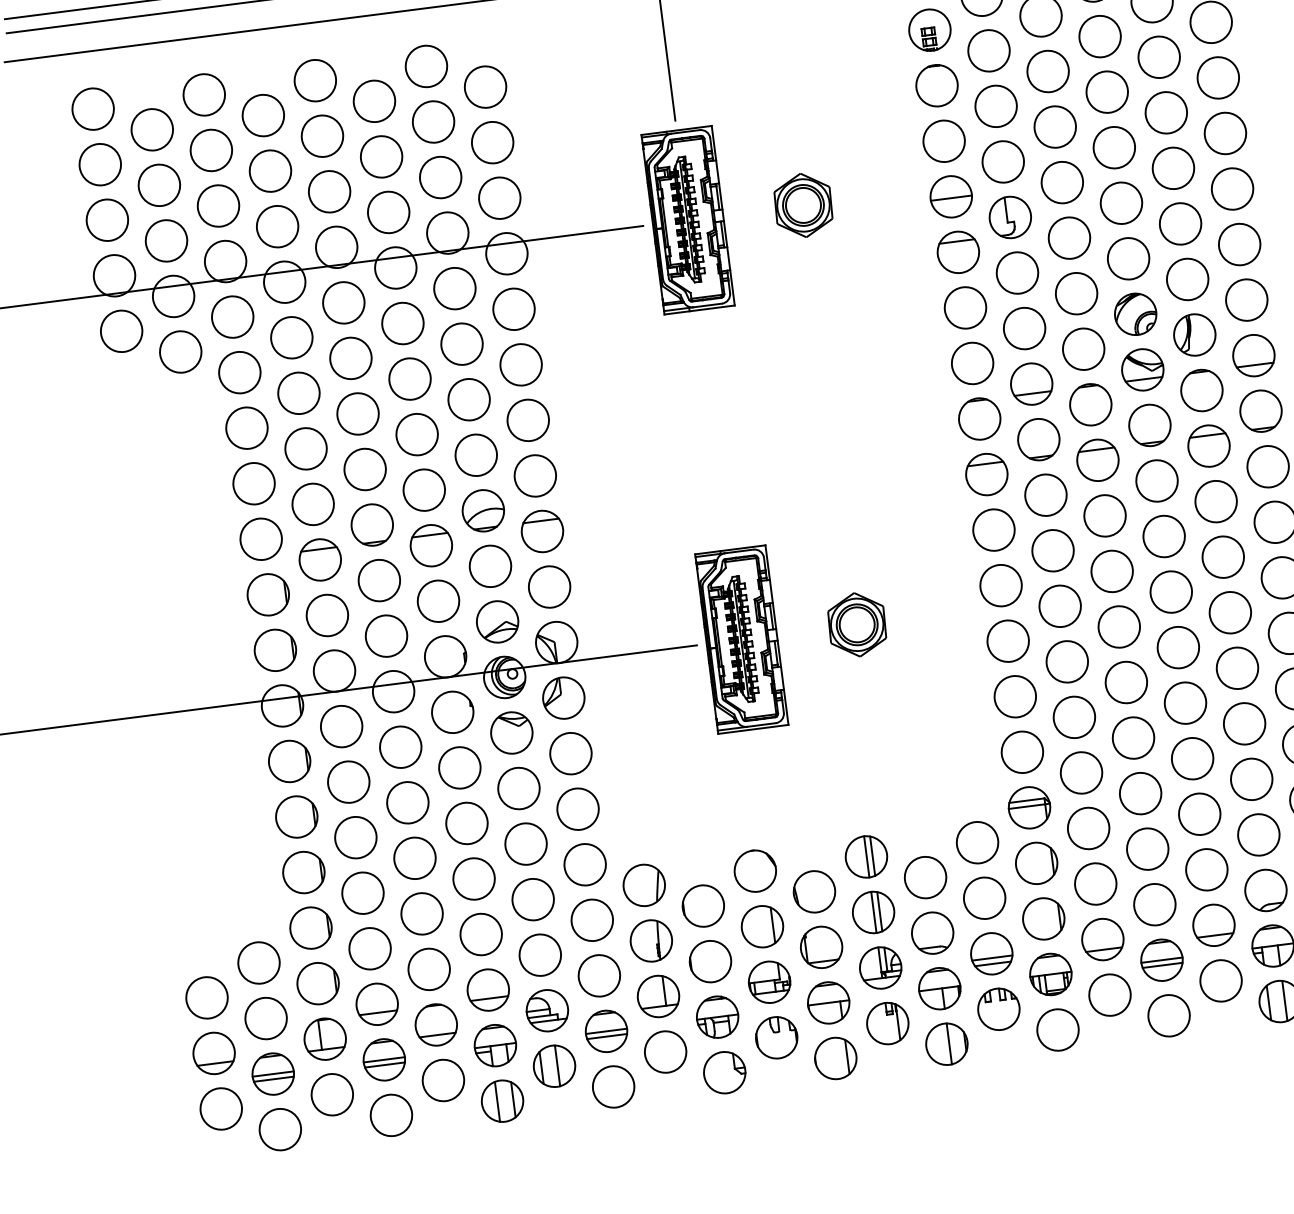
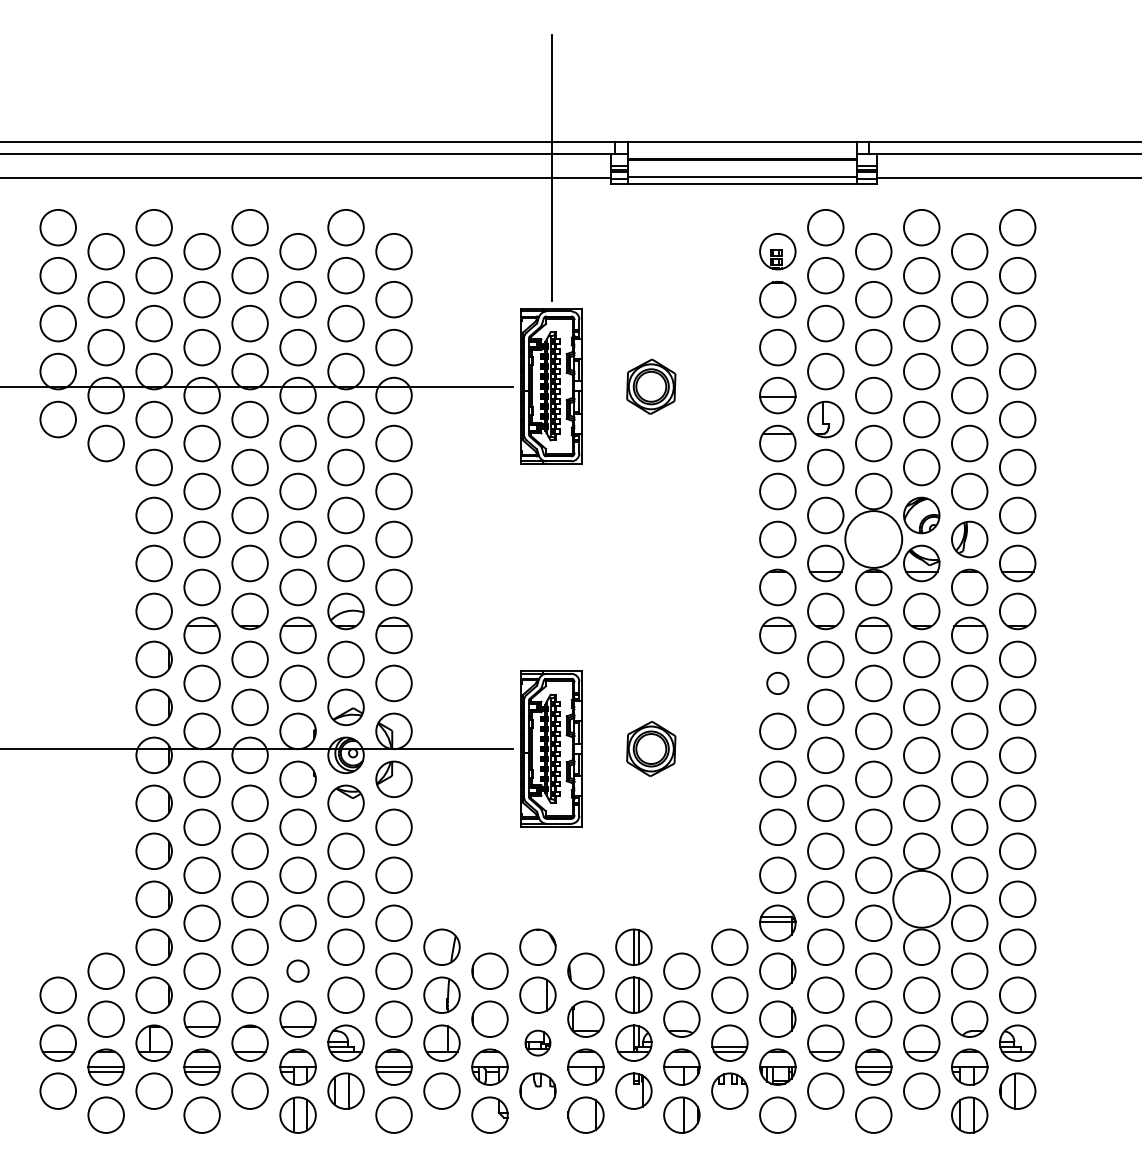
circle: (1083, 349) -> (873, 539), size x1.6
circle: (993, 530) -> (777, 683), size x0.6
circle: (1192, 758) -> (921, 899), size x1.6
circle: (480, 933) -> (297, 970), size x0.6
part: (768, 981) -> (537, 1042), size x0.7

